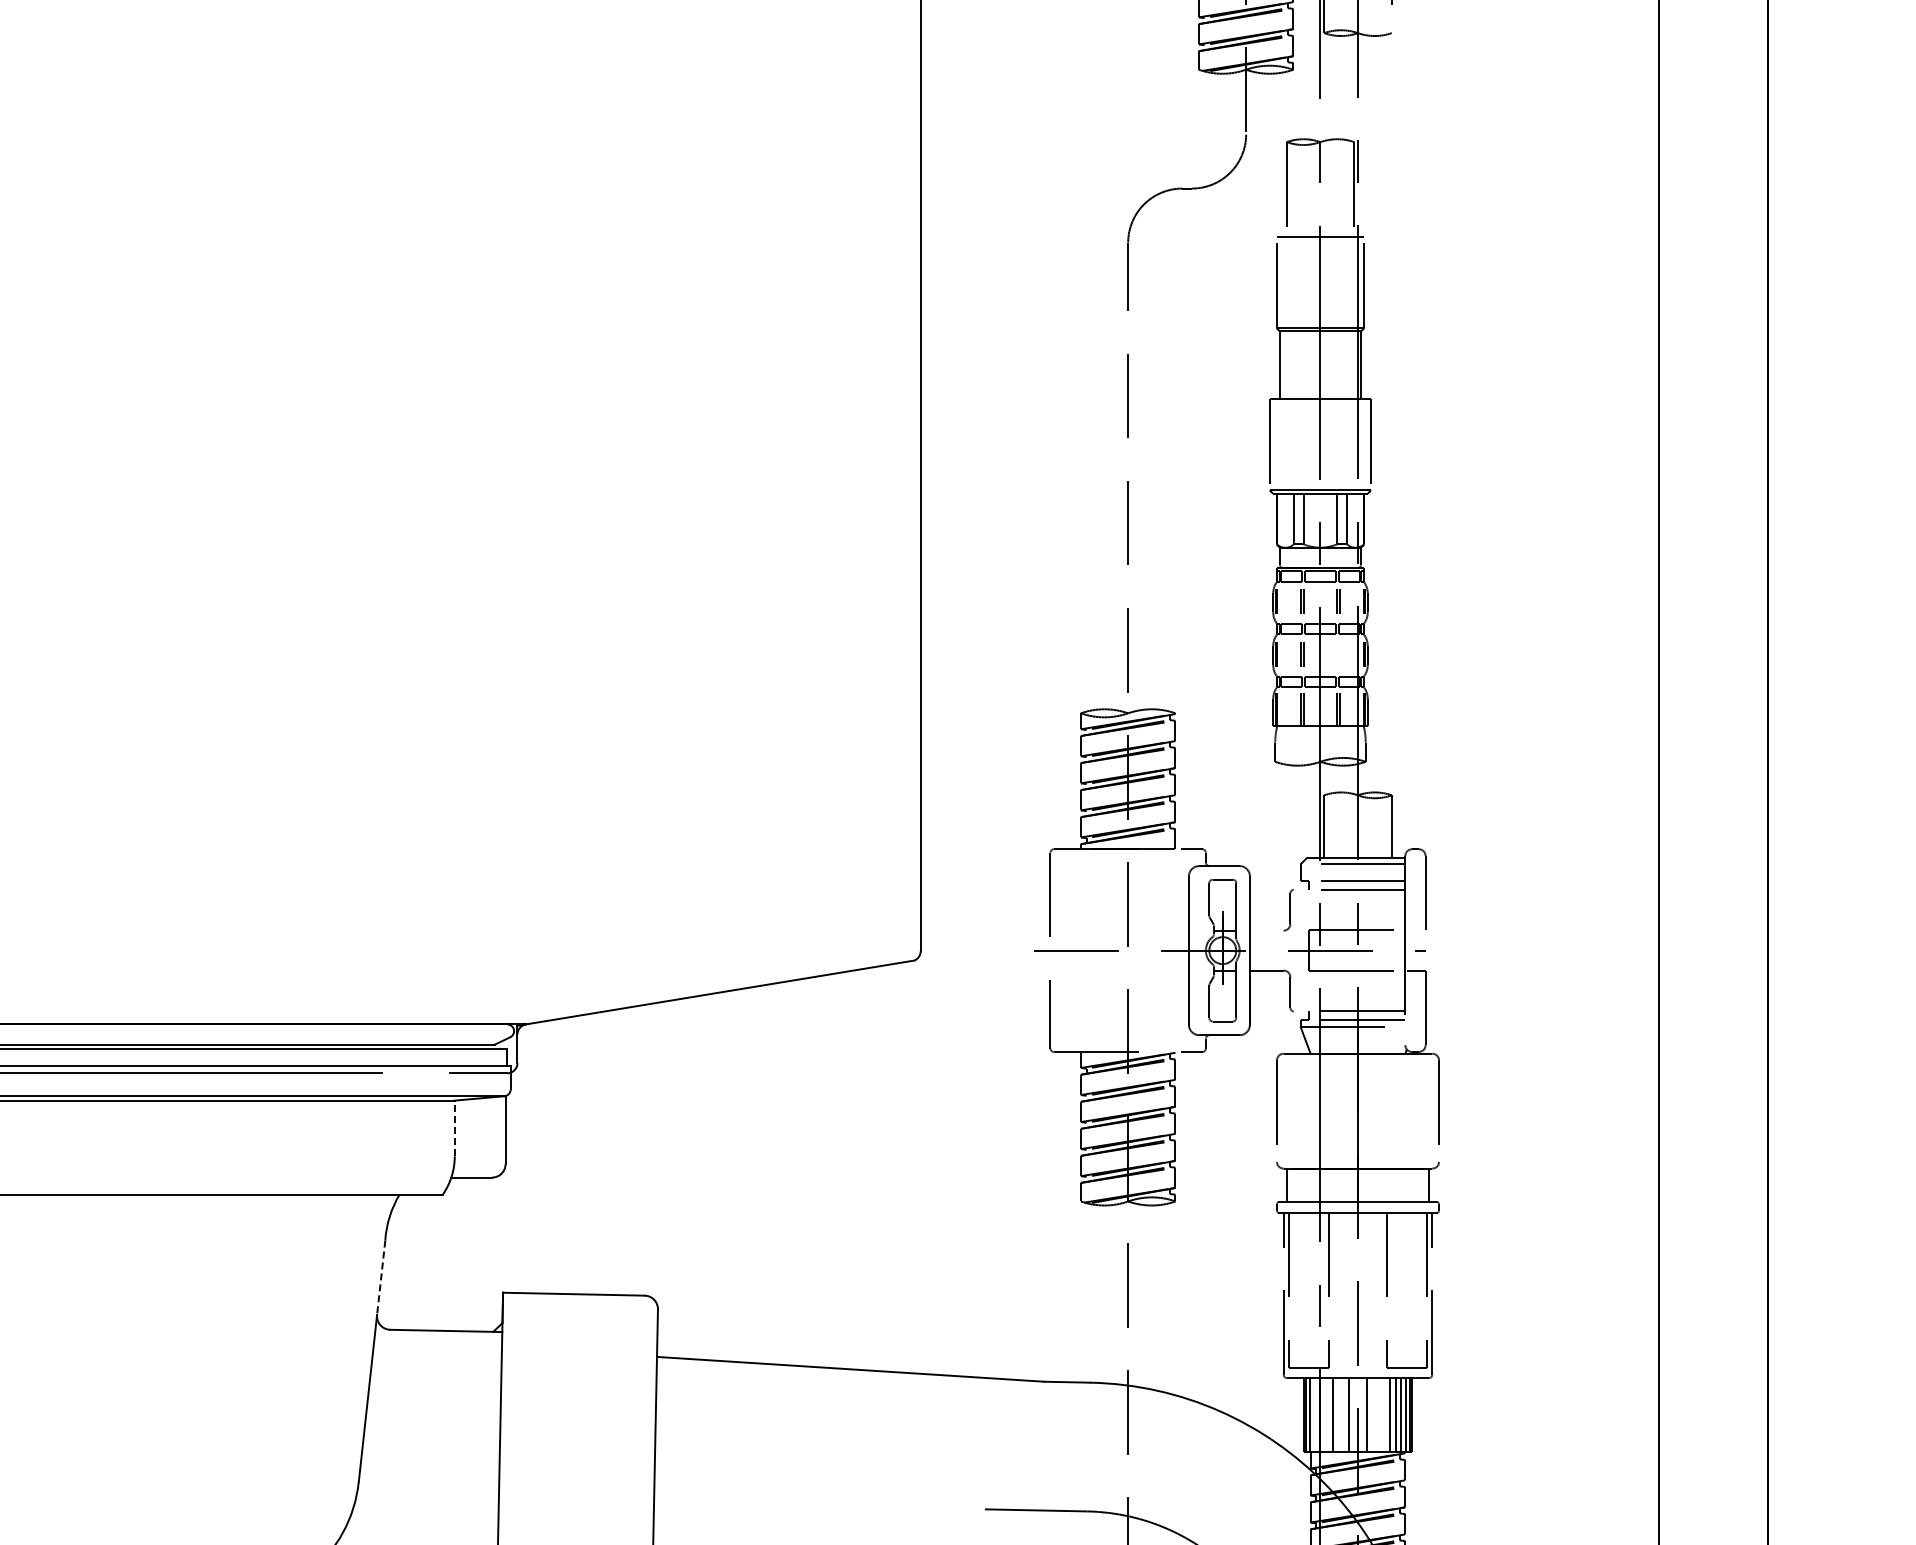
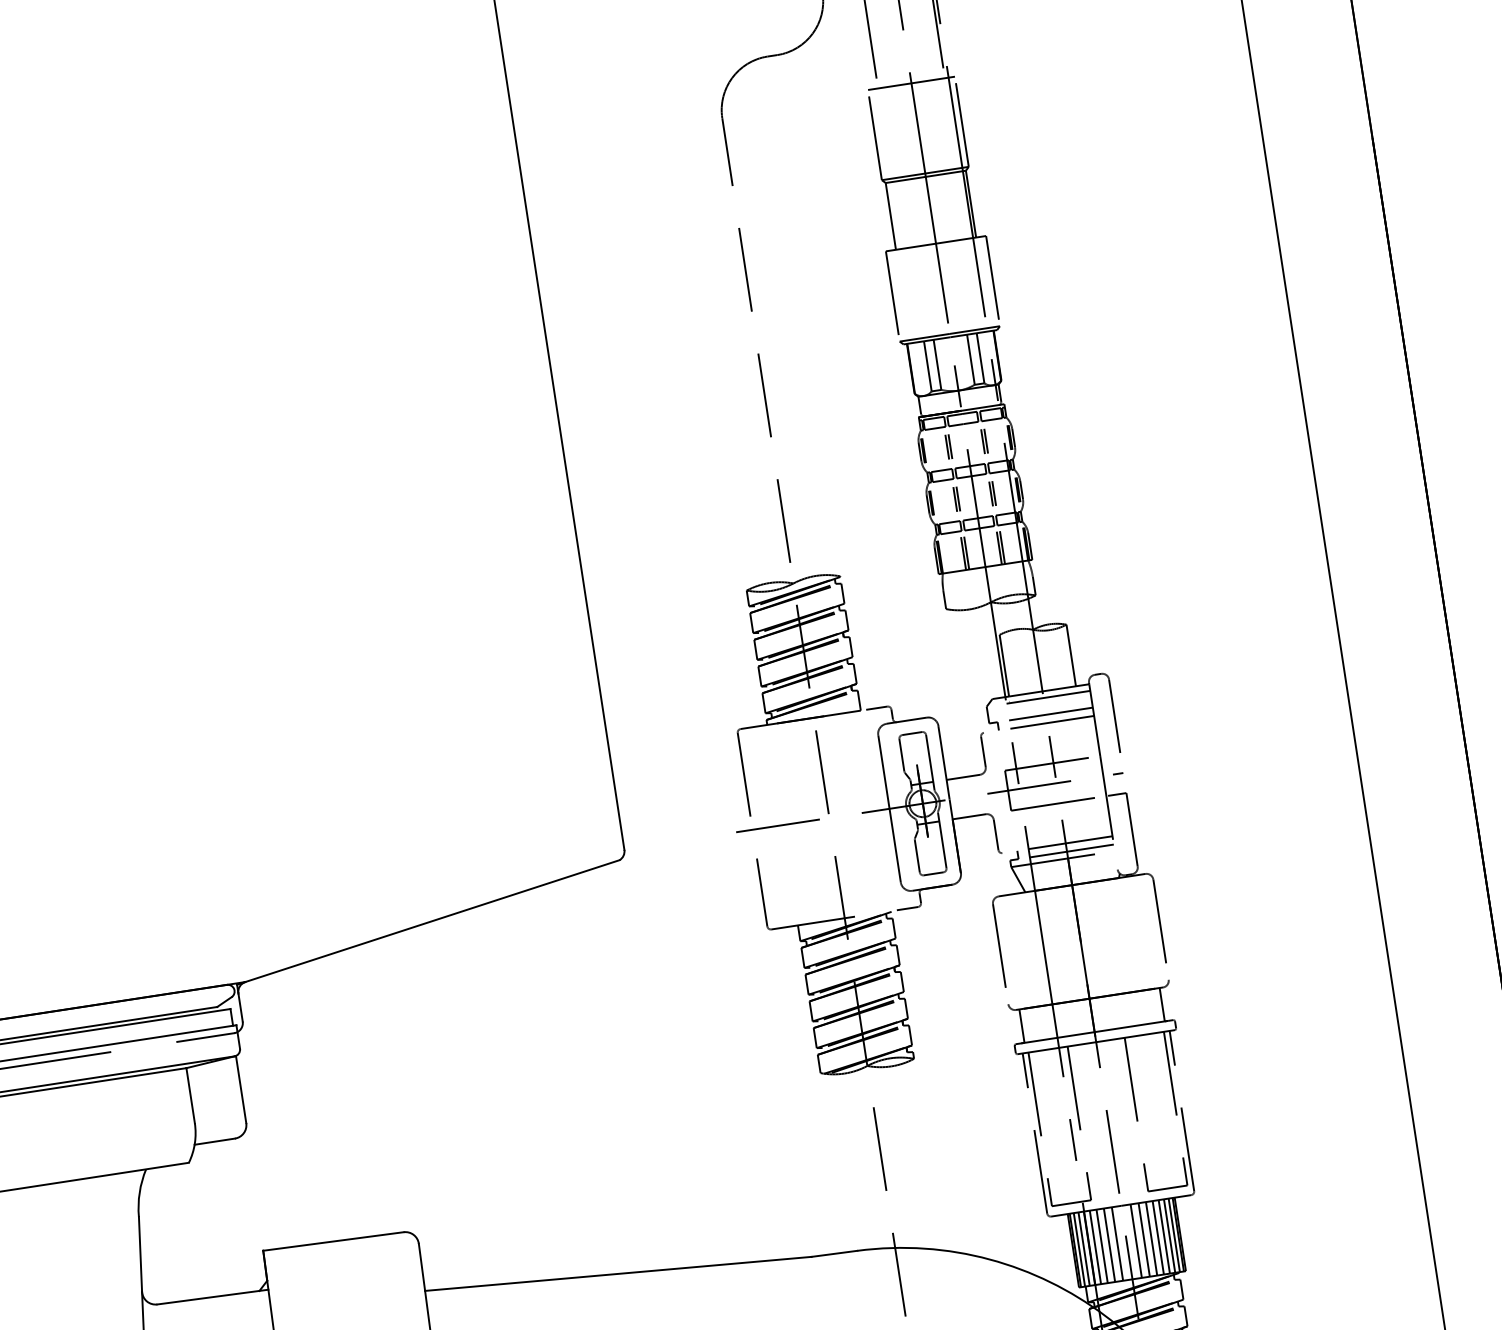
line: (1337, 654) -> (991, 493), added
line: (1266, 930) -> (963, 777), added
line: (454, 1128) -> (190, 1095), dashed -> solid
line: (381, 1278) -> (140, 1255), dashed -> solid
line: (1314, 1415) -> (1083, 1249), added
line: (1326, 1415) -> (1095, 1247), added
line: (1340, 1415) -> (1109, 1245), added
line: (1375, 1415) -> (1144, 1240), added
line: (1383, 1415) -> (1152, 1238), added

